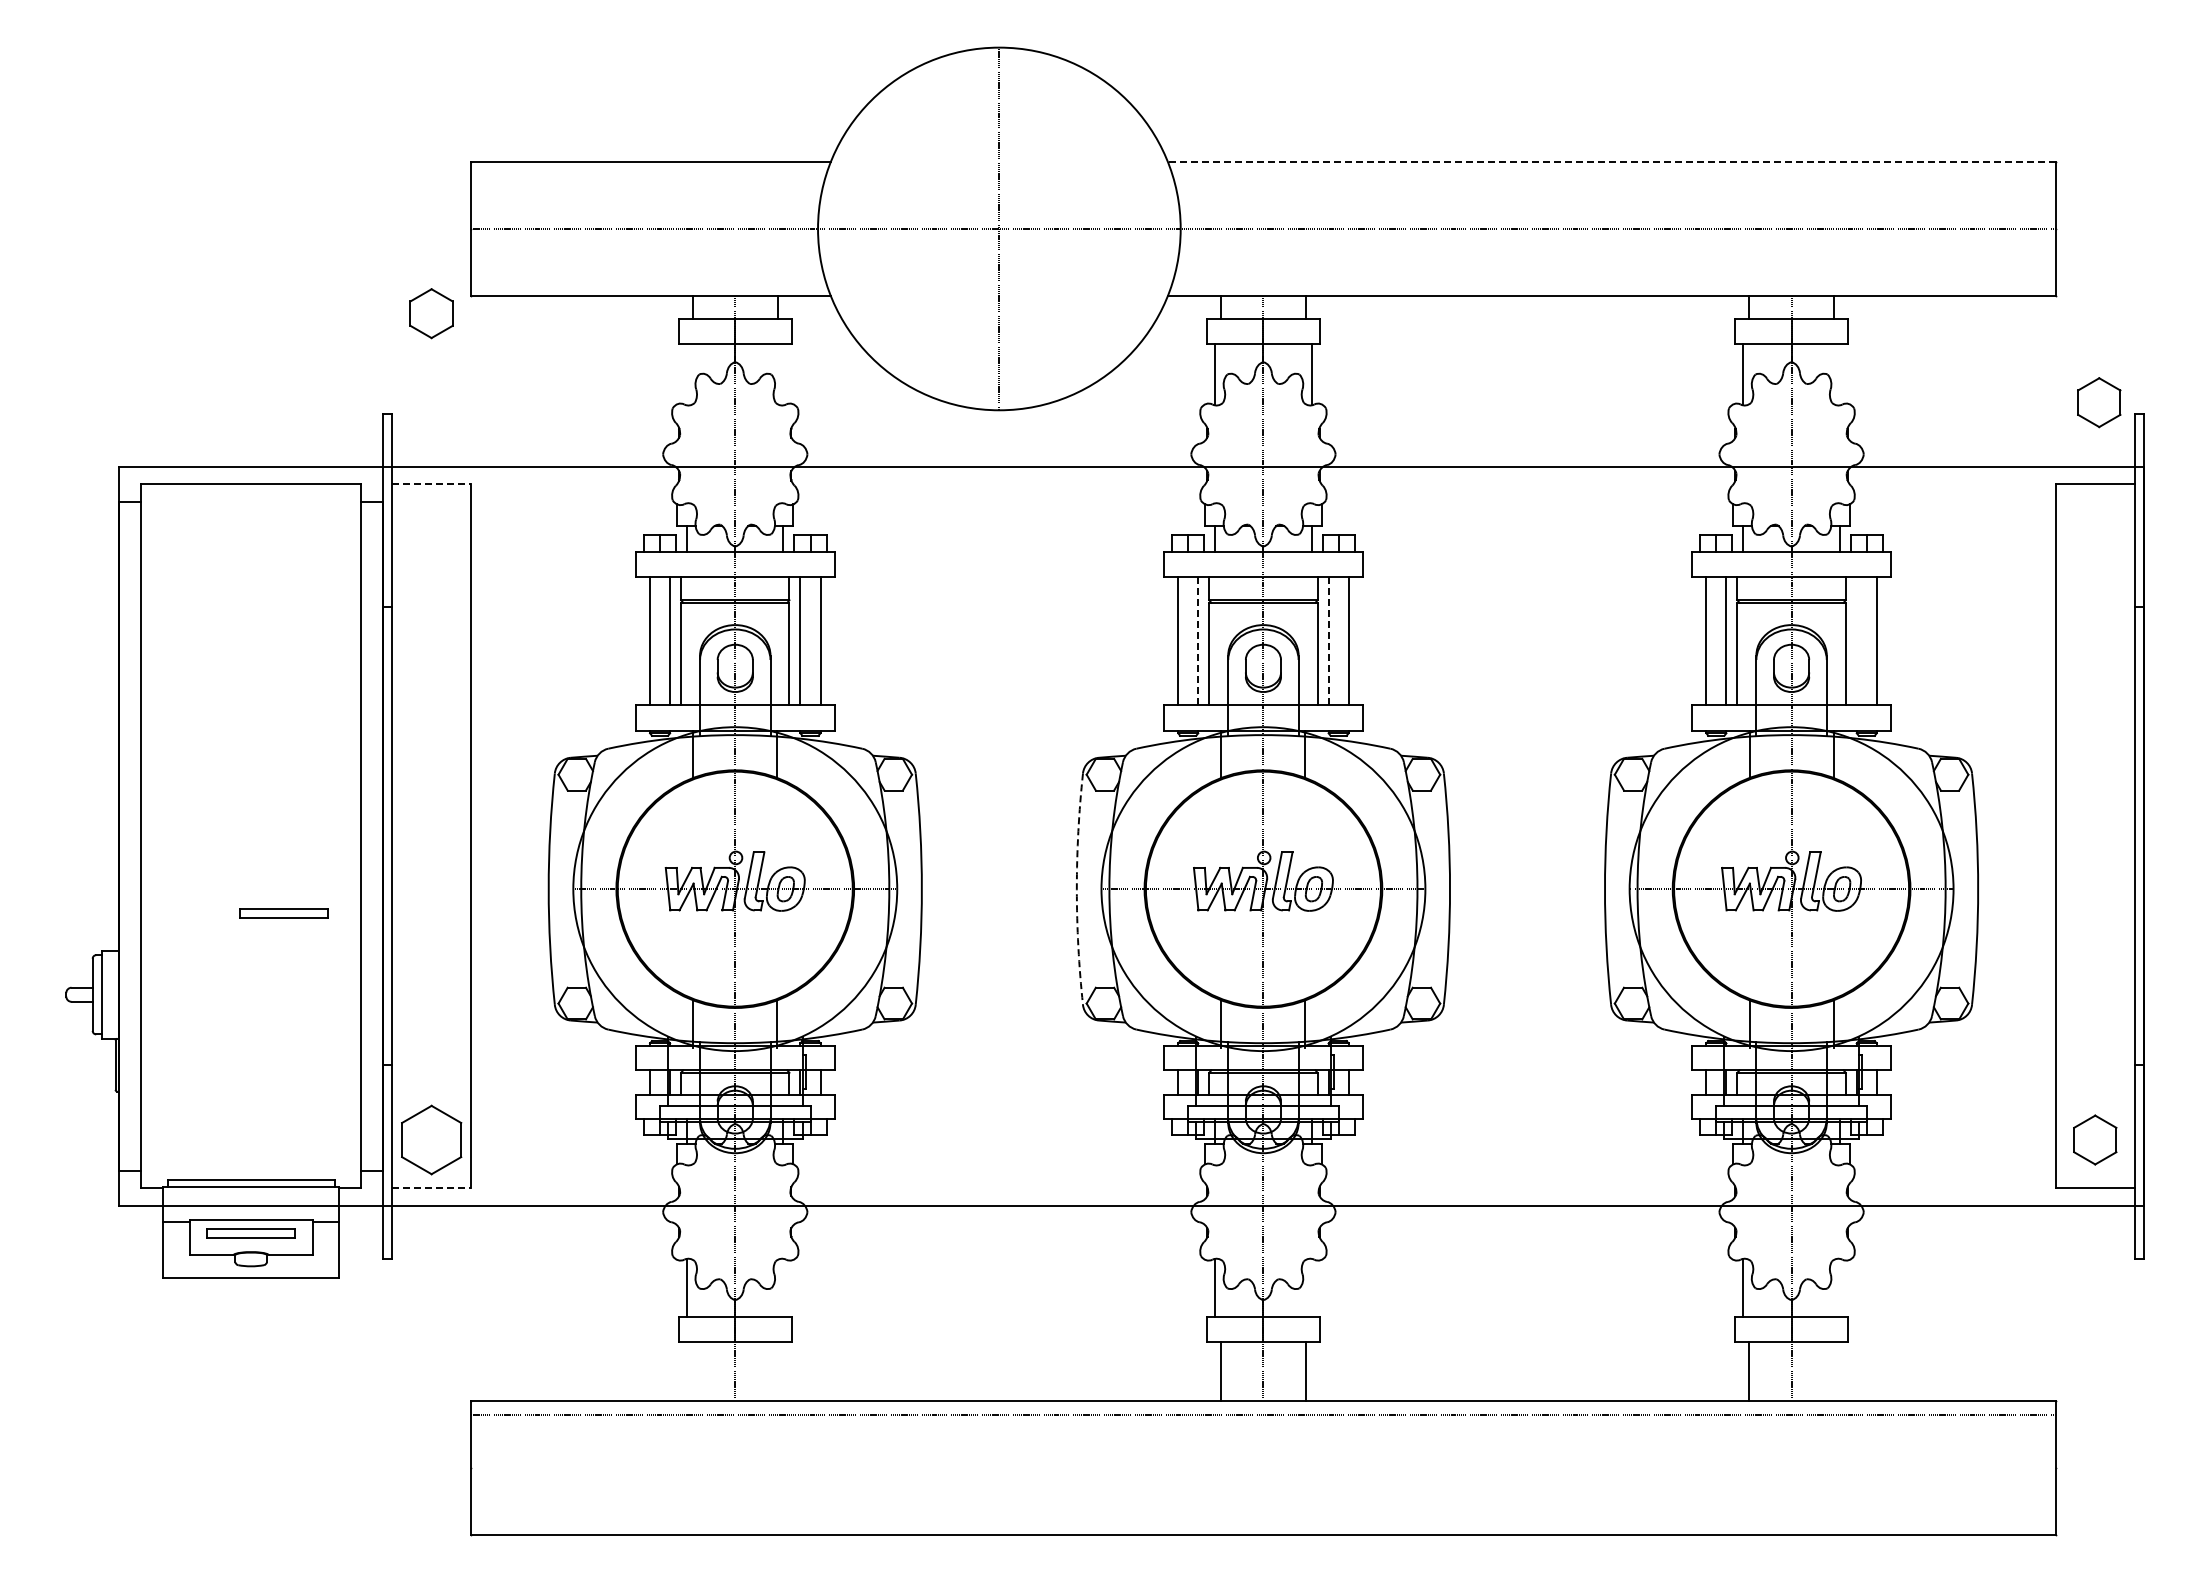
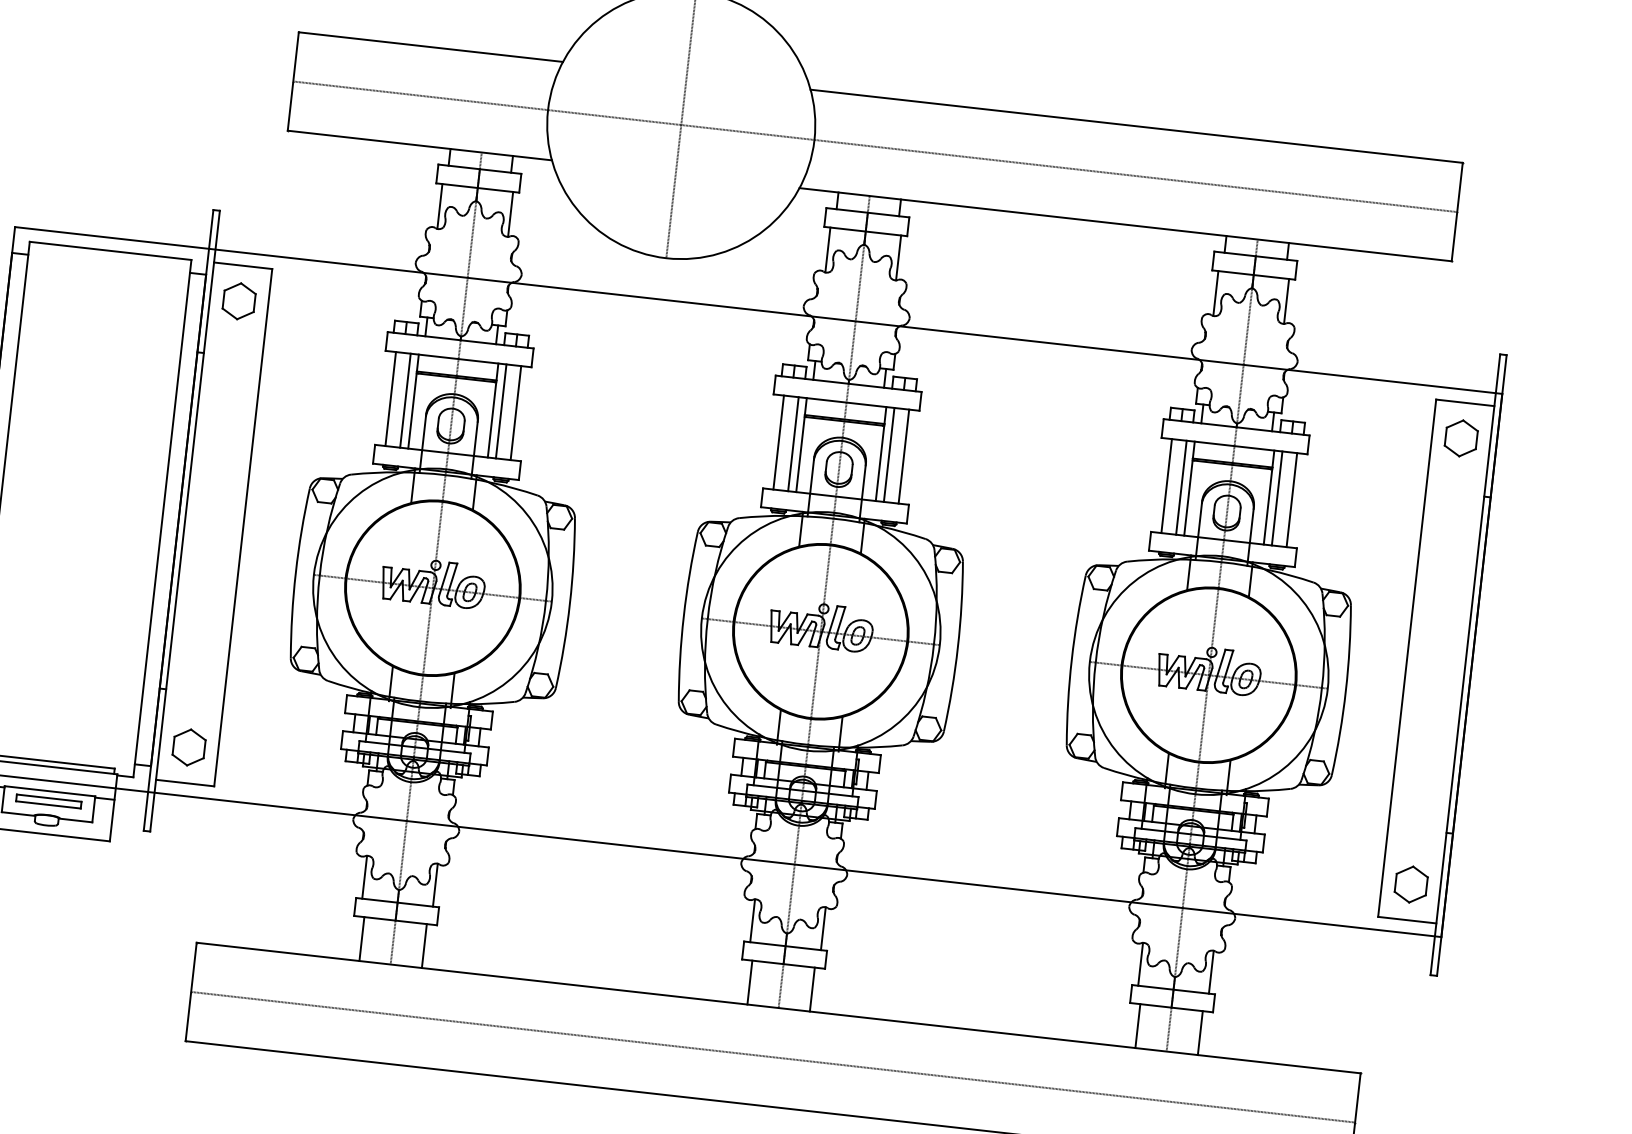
line: (1611, 161) -> (1136, 125), dashed -> solid
part: (431, 313) -> (239, 301), moved
line: (687, 374) -> (440, 206), added
line: (783, 374) -> (510, 214), added
line: (1839, 374) -> (1286, 301), added
part: (2099, 402) -> (1461, 438), moved
line: (431, 484) -> (243, 265), dashed -> solid
line: (1198, 641) -> (793, 444), dashed -> solid
line: (1328, 641) -> (889, 455), dashed -> solid
line: (1856, 641) -> (1276, 498), added
arc: (1076, 889) -> (683, 616), dashed -> solid
part: (283, 913) -> (99, 568), removed
part: (431, 1139) -> (189, 747), size x0.71
line: (431, 1188) -> (185, 783), dashed -> solid
line: (783, 1287) -> (435, 884), added
line: (1311, 1287) -> (823, 928), added
line: (1839, 1287) -> (1211, 971), added
line: (692, 1371) -> (361, 939), added
line: (777, 1371) -> (424, 946), added
line: (1834, 1371) -> (1200, 1033), added
line: (1263, 1415) -> (773, 1057), moved

